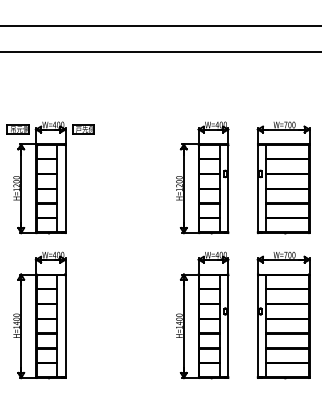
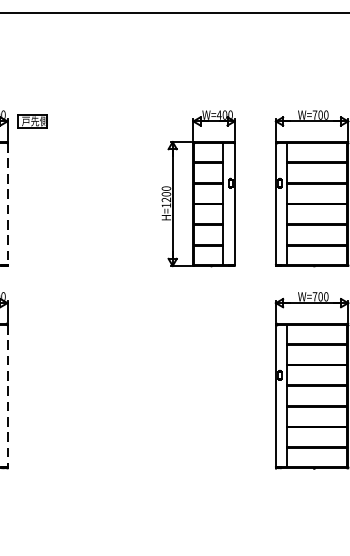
line: (65, 188) -> (7, 203), solid -> dashed
part: (202, 315) -> (198, 380), removed
line: (65, 326) -> (7, 396), solid -> dashed

